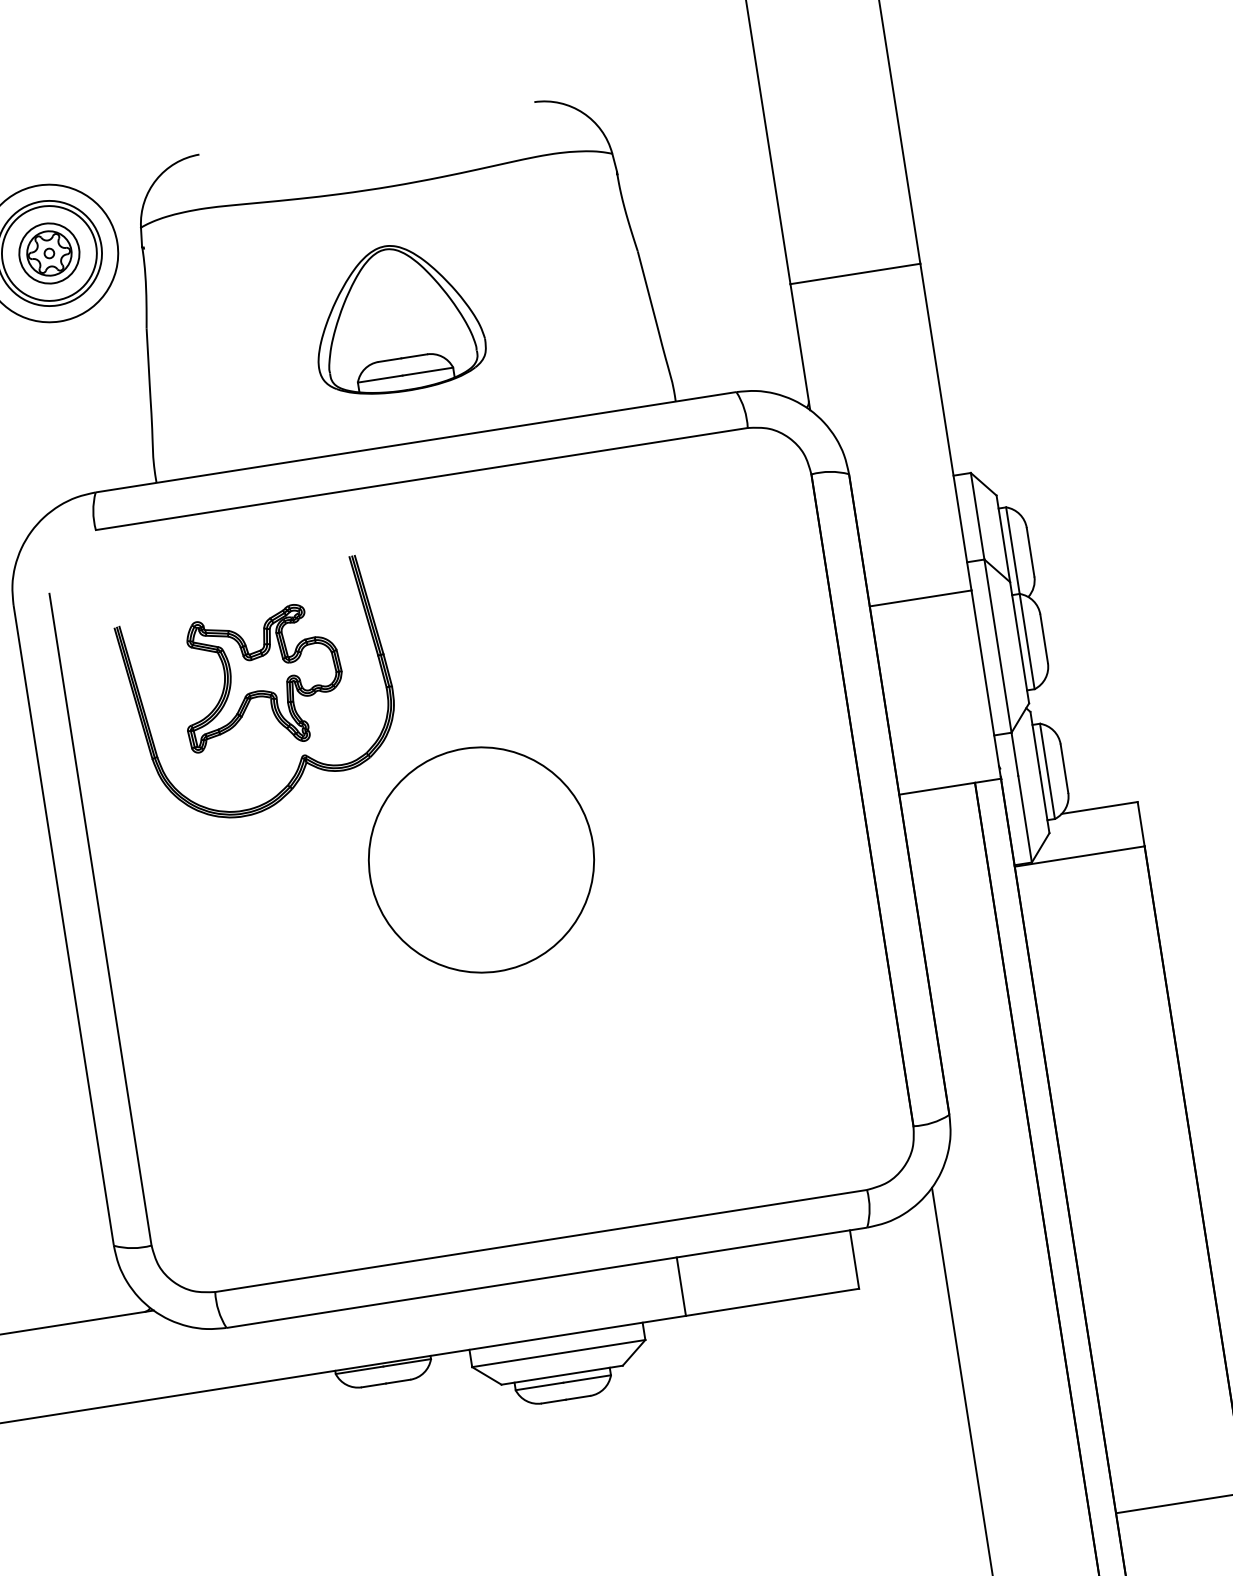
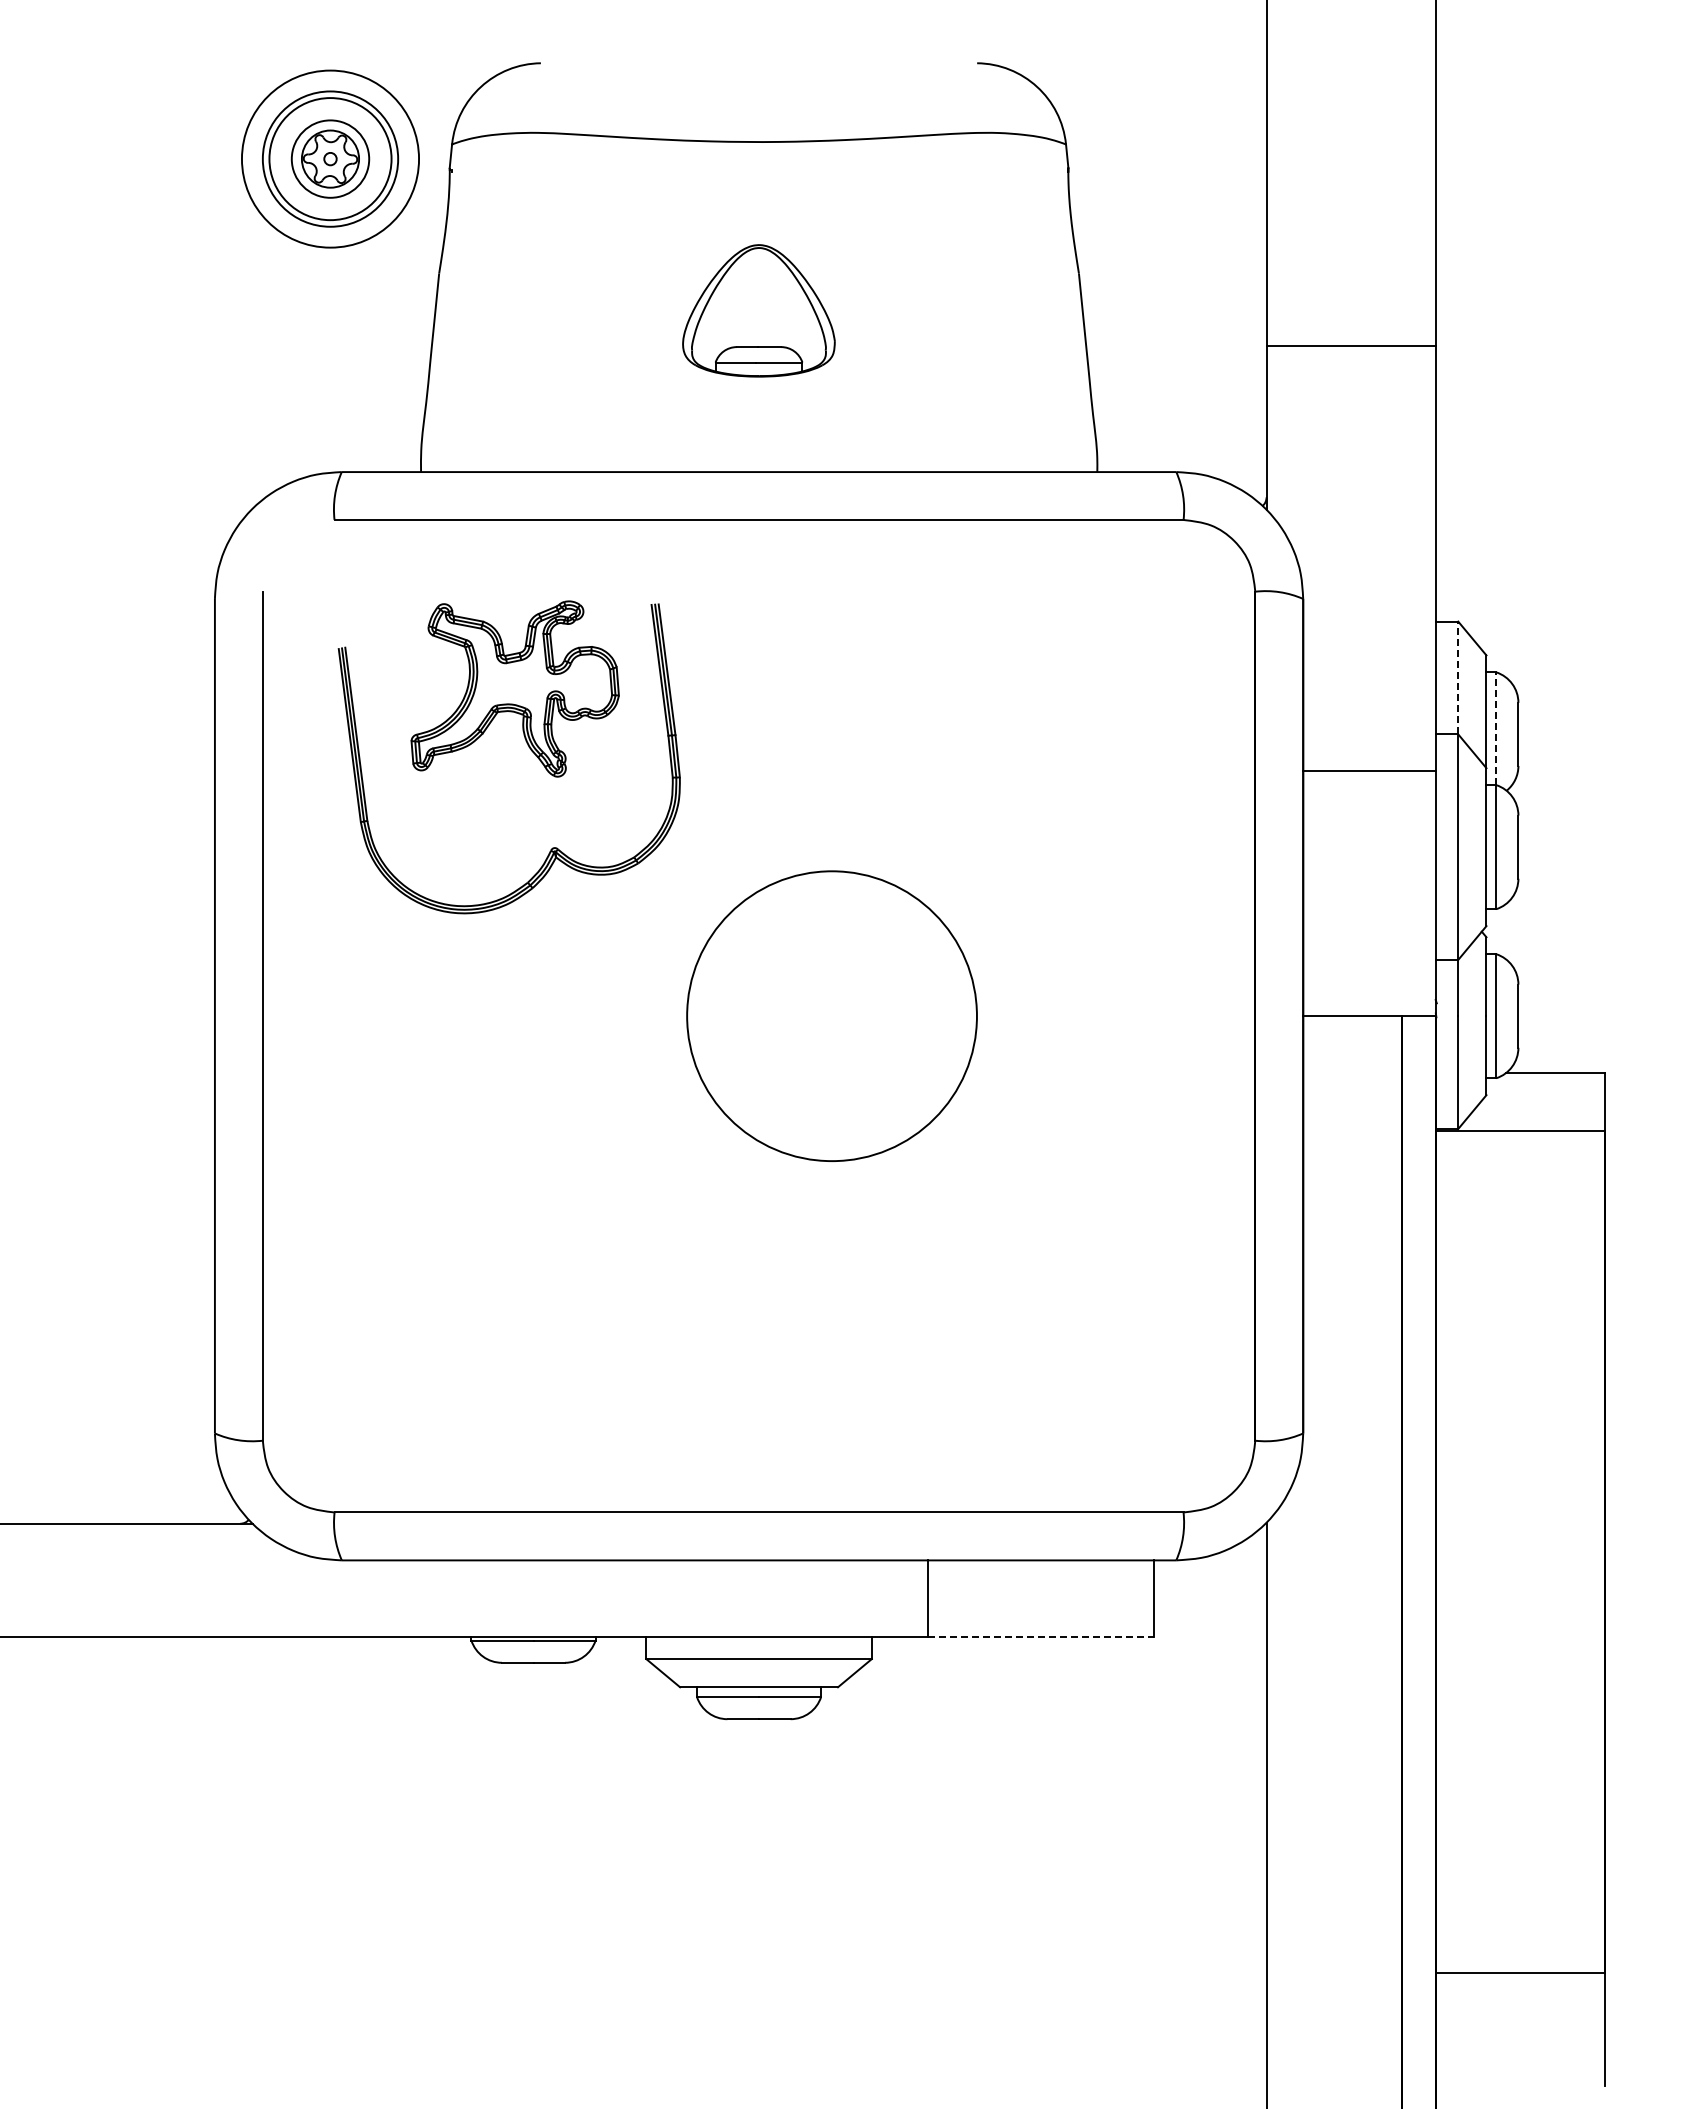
part: (396, 318) -> (758, 310), size x0.7
line: (977, 515) -> (1458, 677), solid -> dashed
line: (1013, 550) -> (1496, 728), solid -> dashed
part: (260, 678) -> (514, 688), moved
circle: (480, 859) -> (831, 1015), moved
line: (772, 1302) -> (1041, 1636), solid -> dashed

